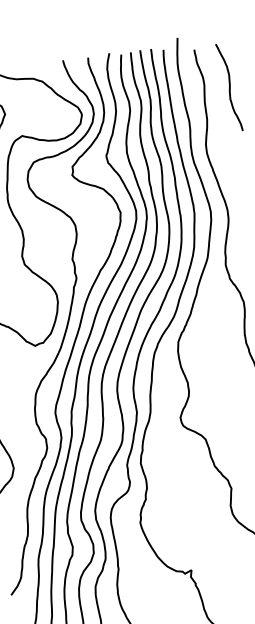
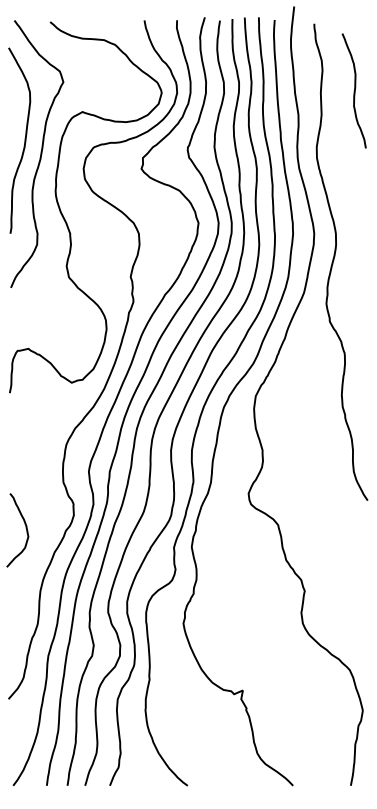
curve: (229, 87) -> (354, 90), moved

